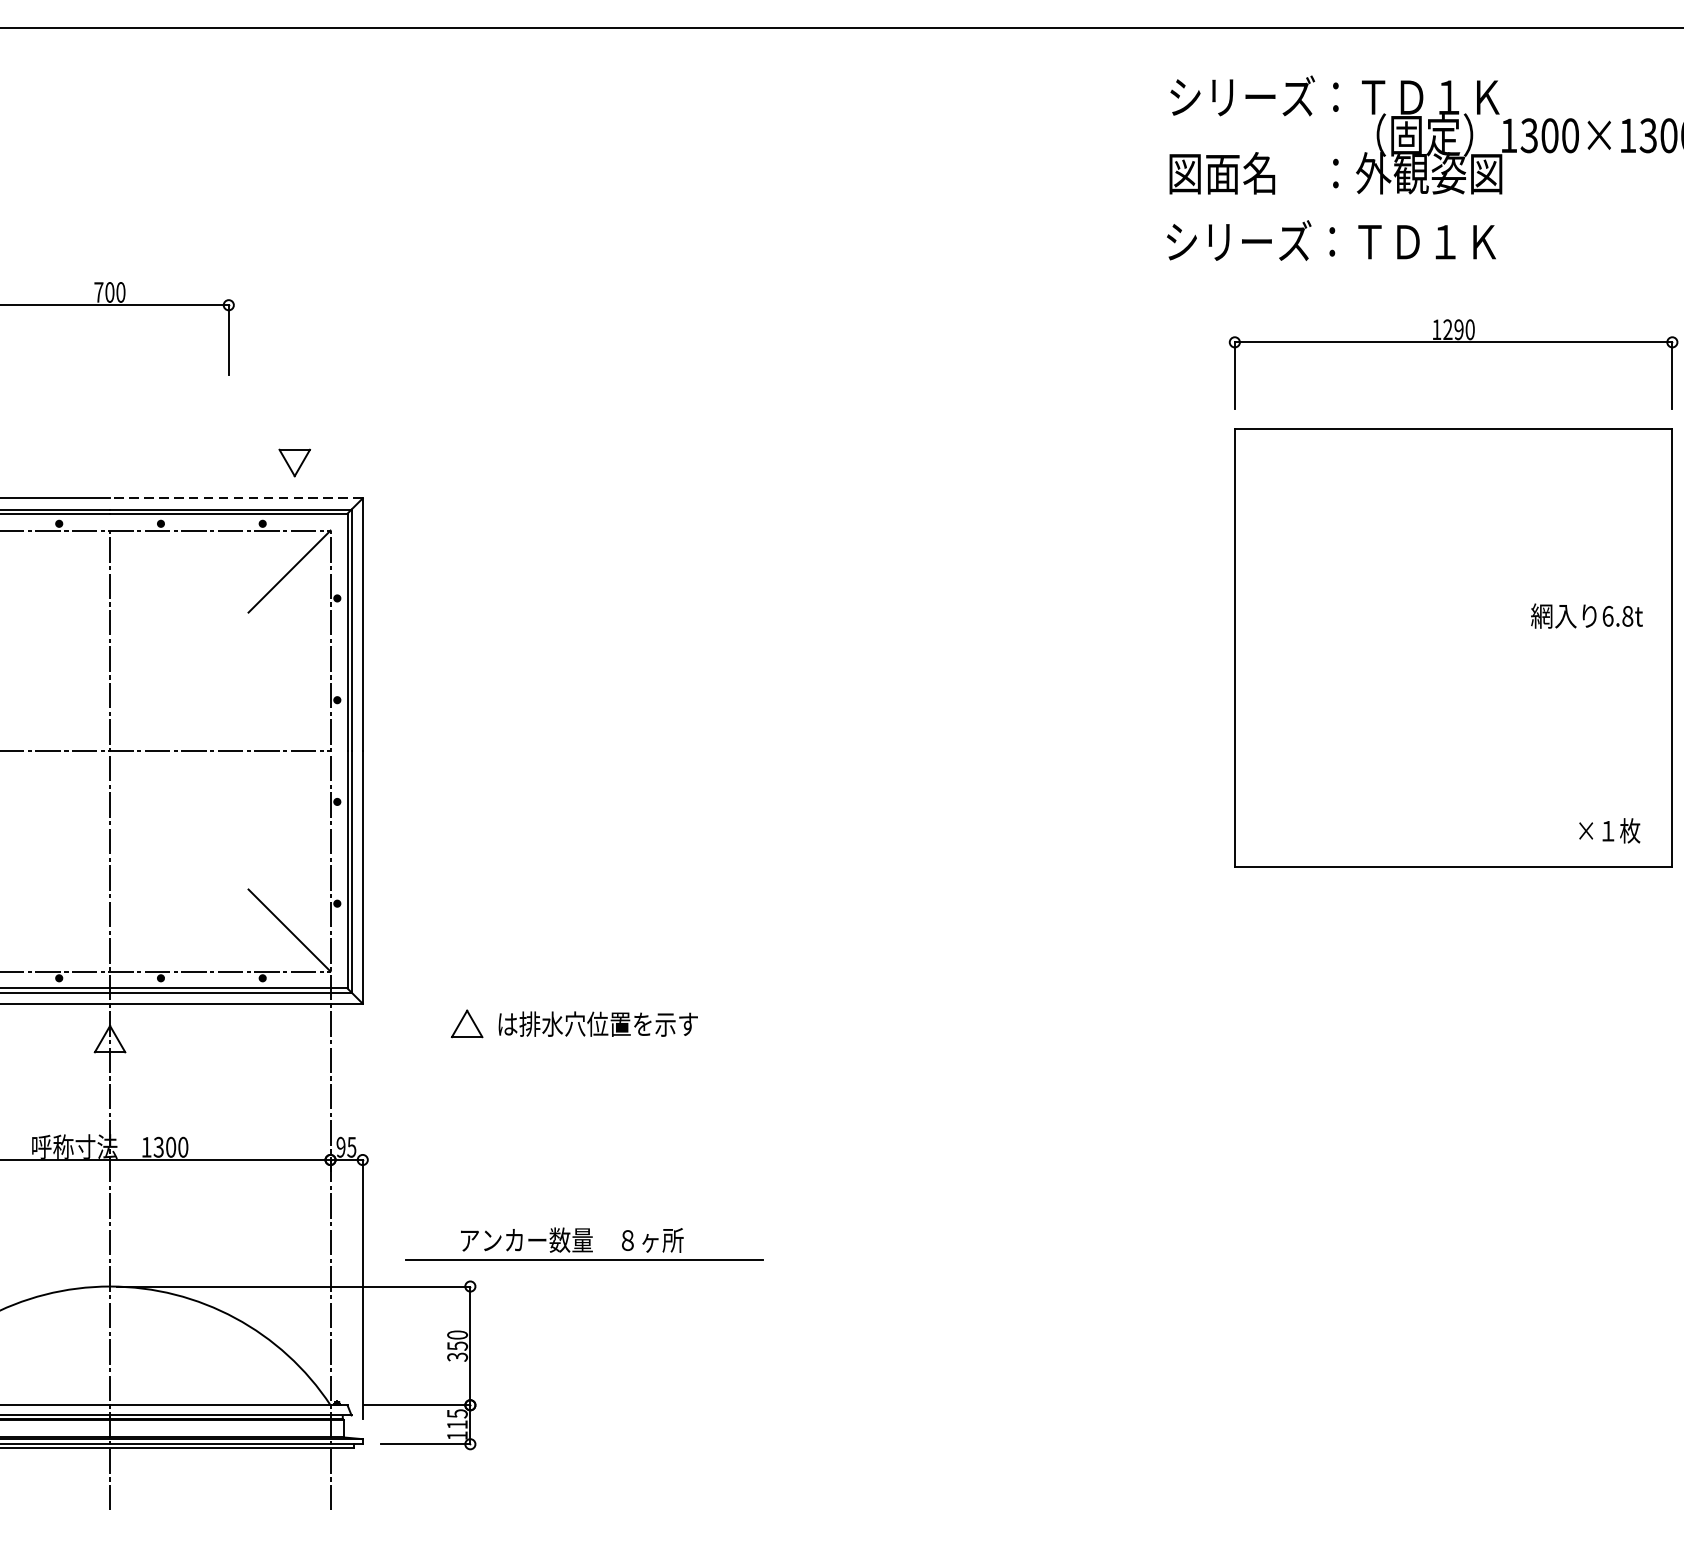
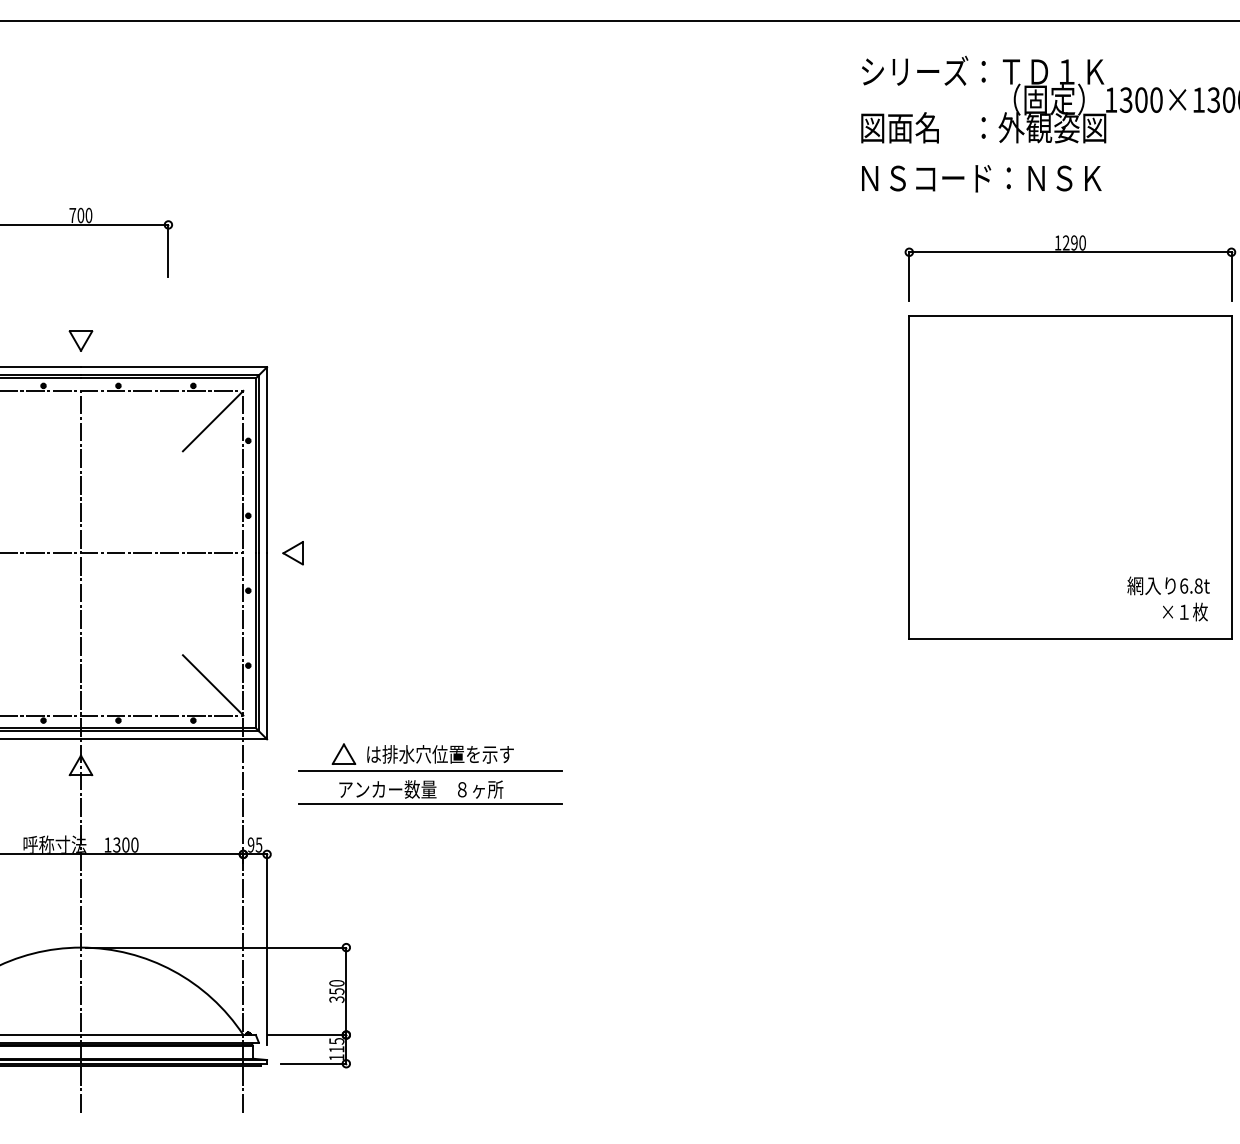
text: (1311, 240) -> (965, 177), シリーズ：ＴＤ１Ｋ -> ＮＳコード：ＮＳＫ
part: (294, 462) -> (80, 340), moved
line: (235, 498) -> (173, 367), dashed -> solid
text: (1586, 615) -> (1168, 585), moved
part: (397, 751) -> (292, 553), added
line: (583, 1046) -> (429, 770), added
part: (584, 1244) -> (430, 792), moved

